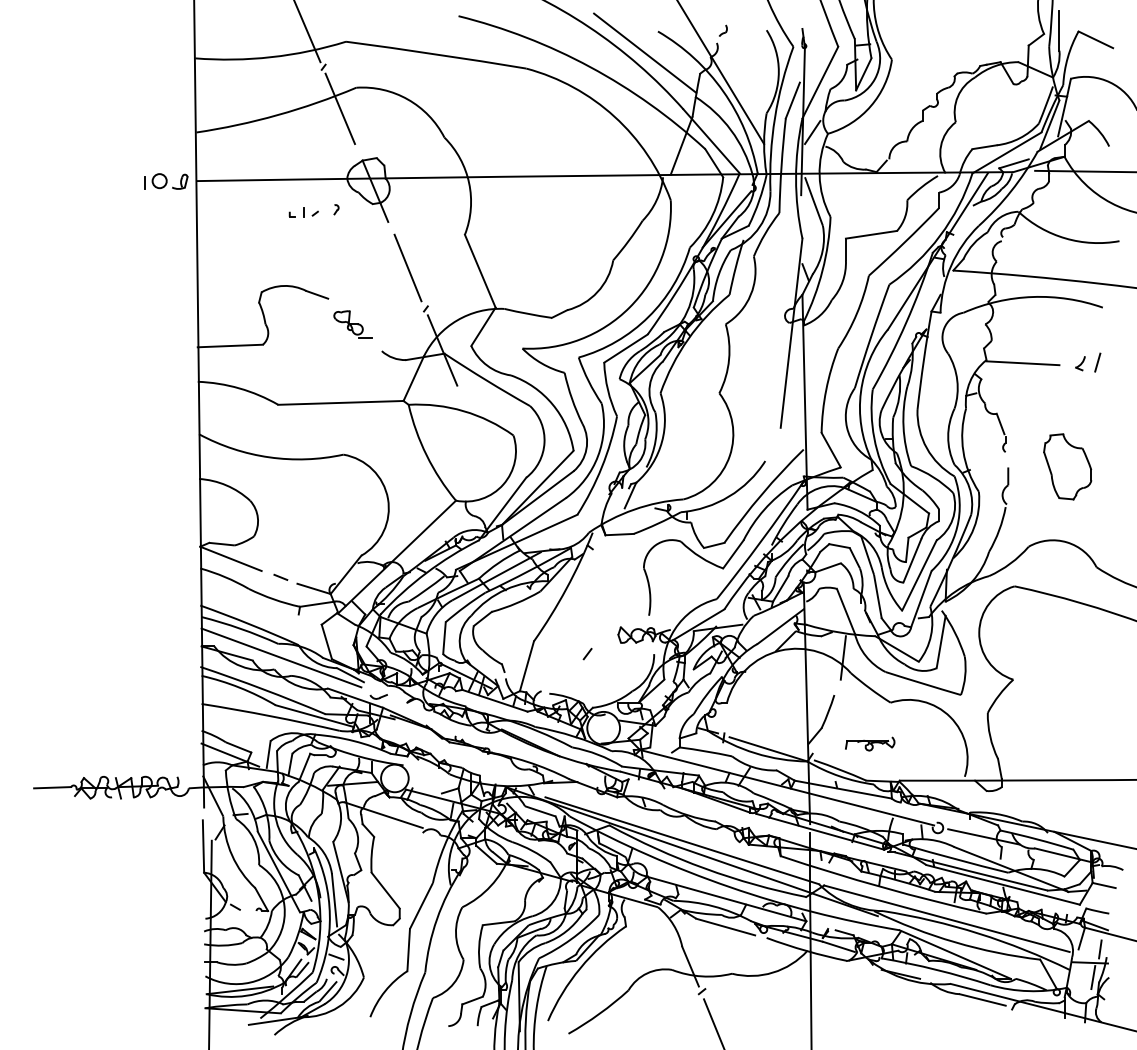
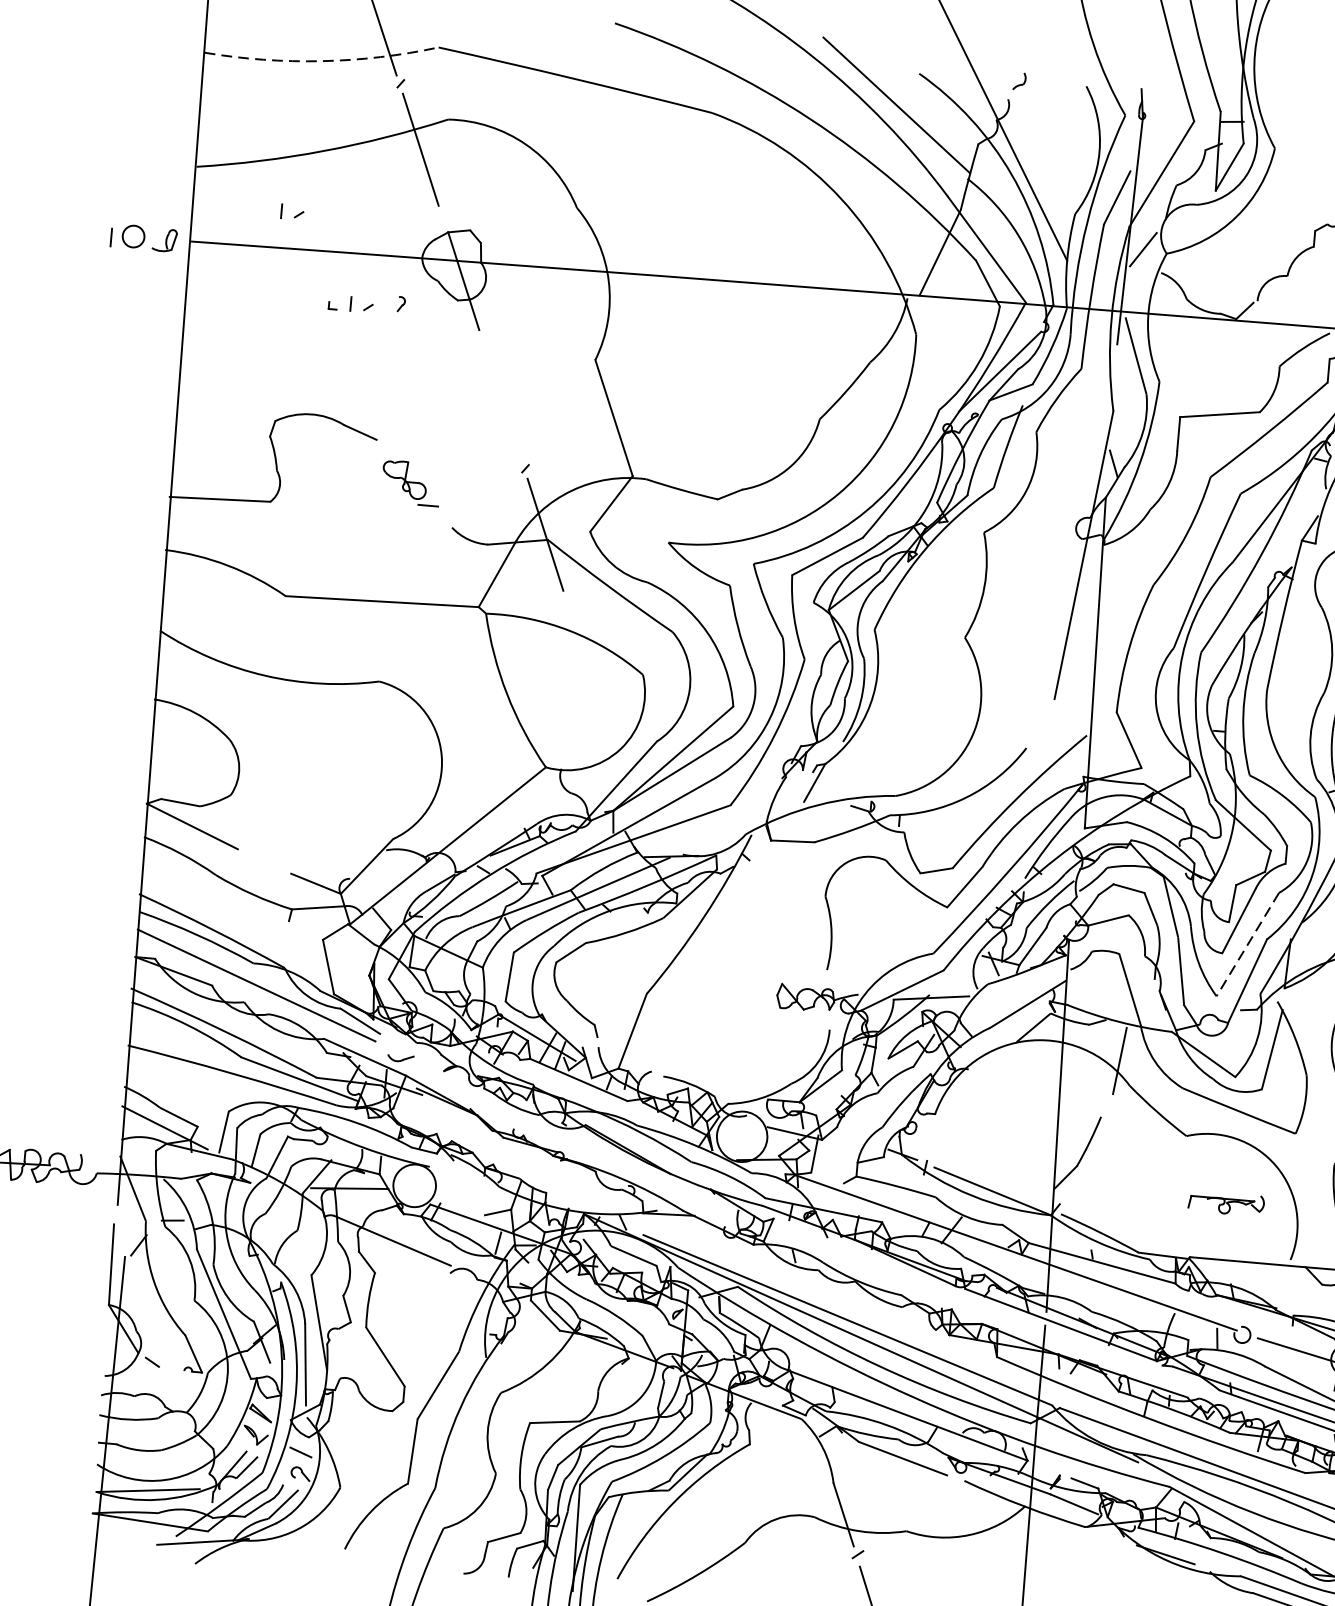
arc: (271, 57) -> (322, 61), solid -> dashed
part: (260, 156) -> (291, 212), added
line: (407, 267) -> (502, 402), removed
line: (919, 575) -> (1247, 944), solid -> dashed
line: (280, 576) -> (266, 860), removed
line: (587, 653) -> (727, 1019), removed
part: (870, 743) -> (1226, 1202), moved

